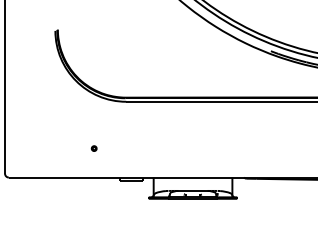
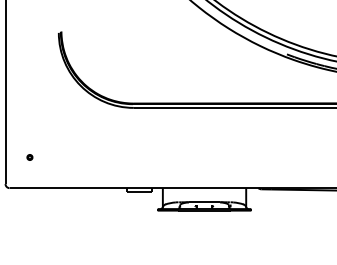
part: (93, 148) -> (29, 157), moved

